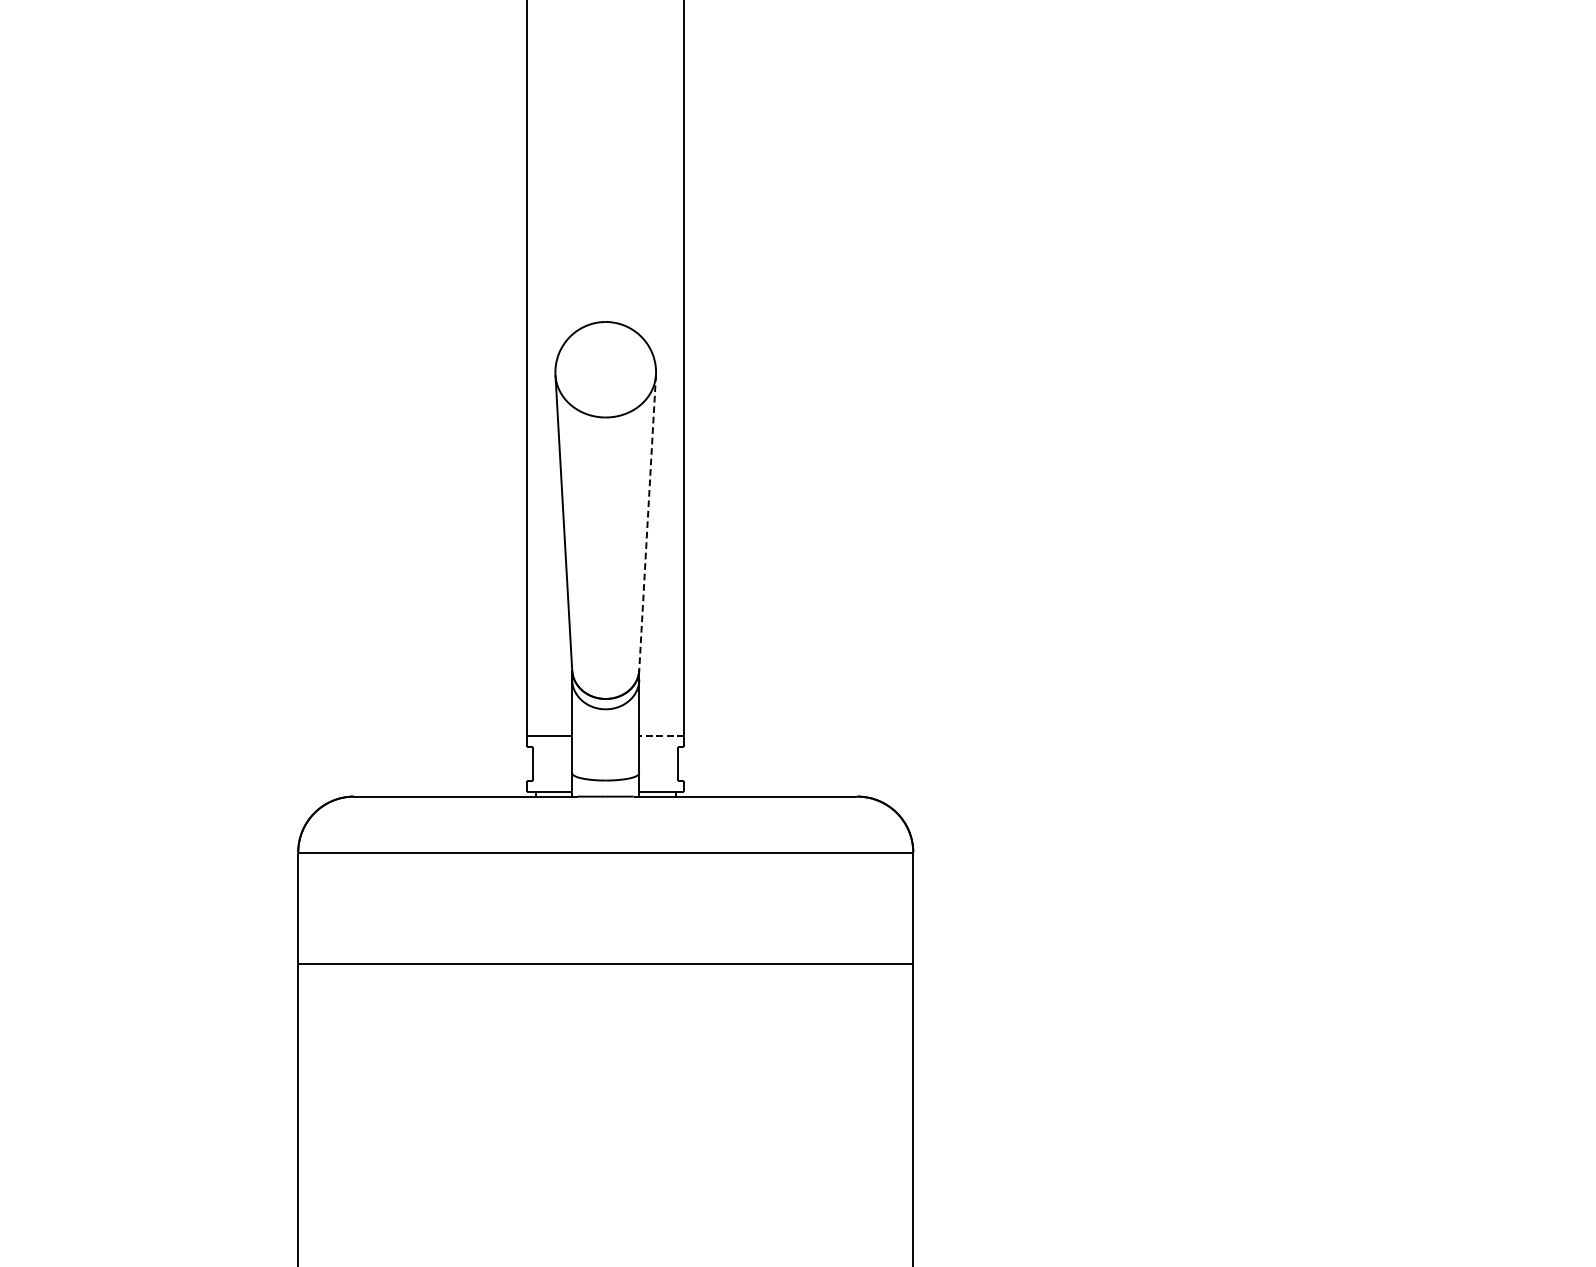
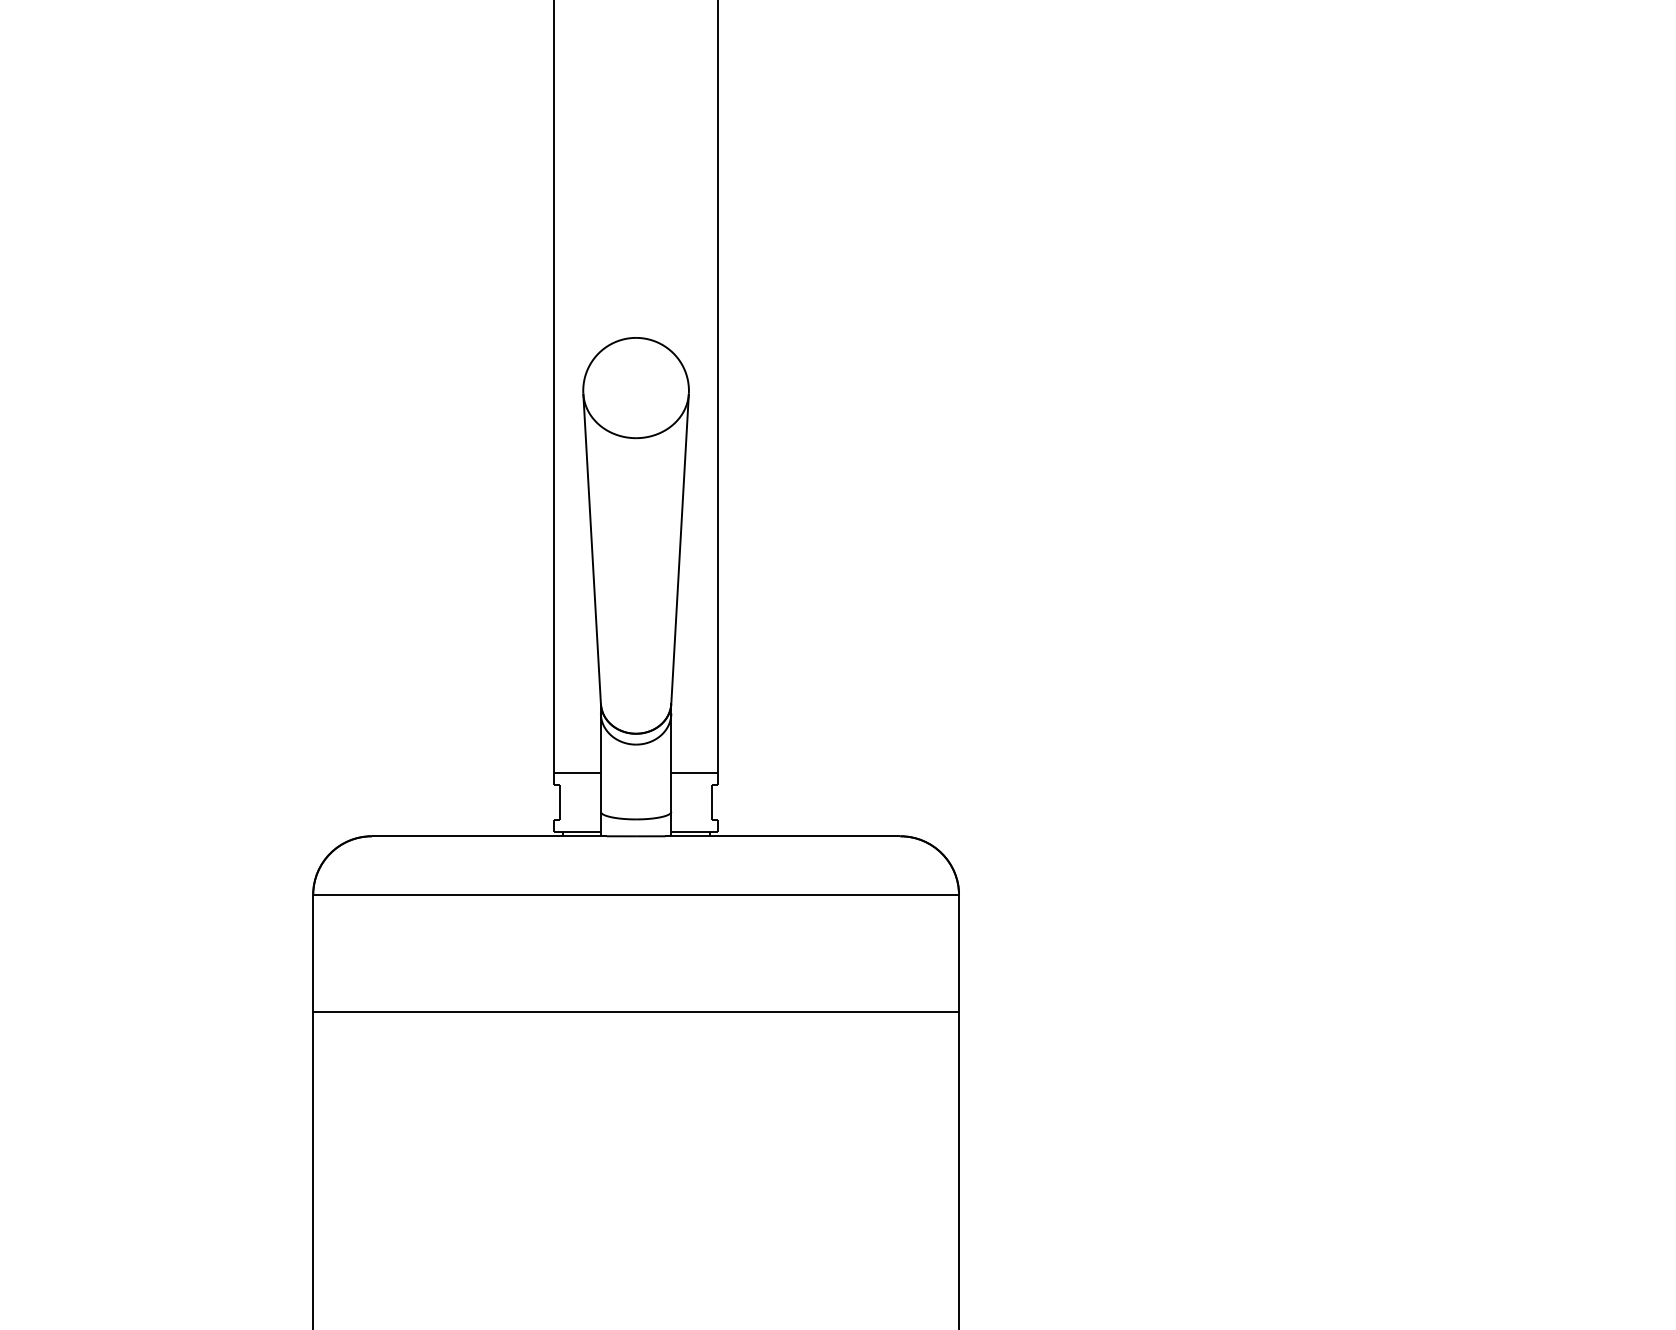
line: (648, 522) -> (680, 548), dashed -> solid
line: (661, 735) -> (694, 772), dashed -> solid

